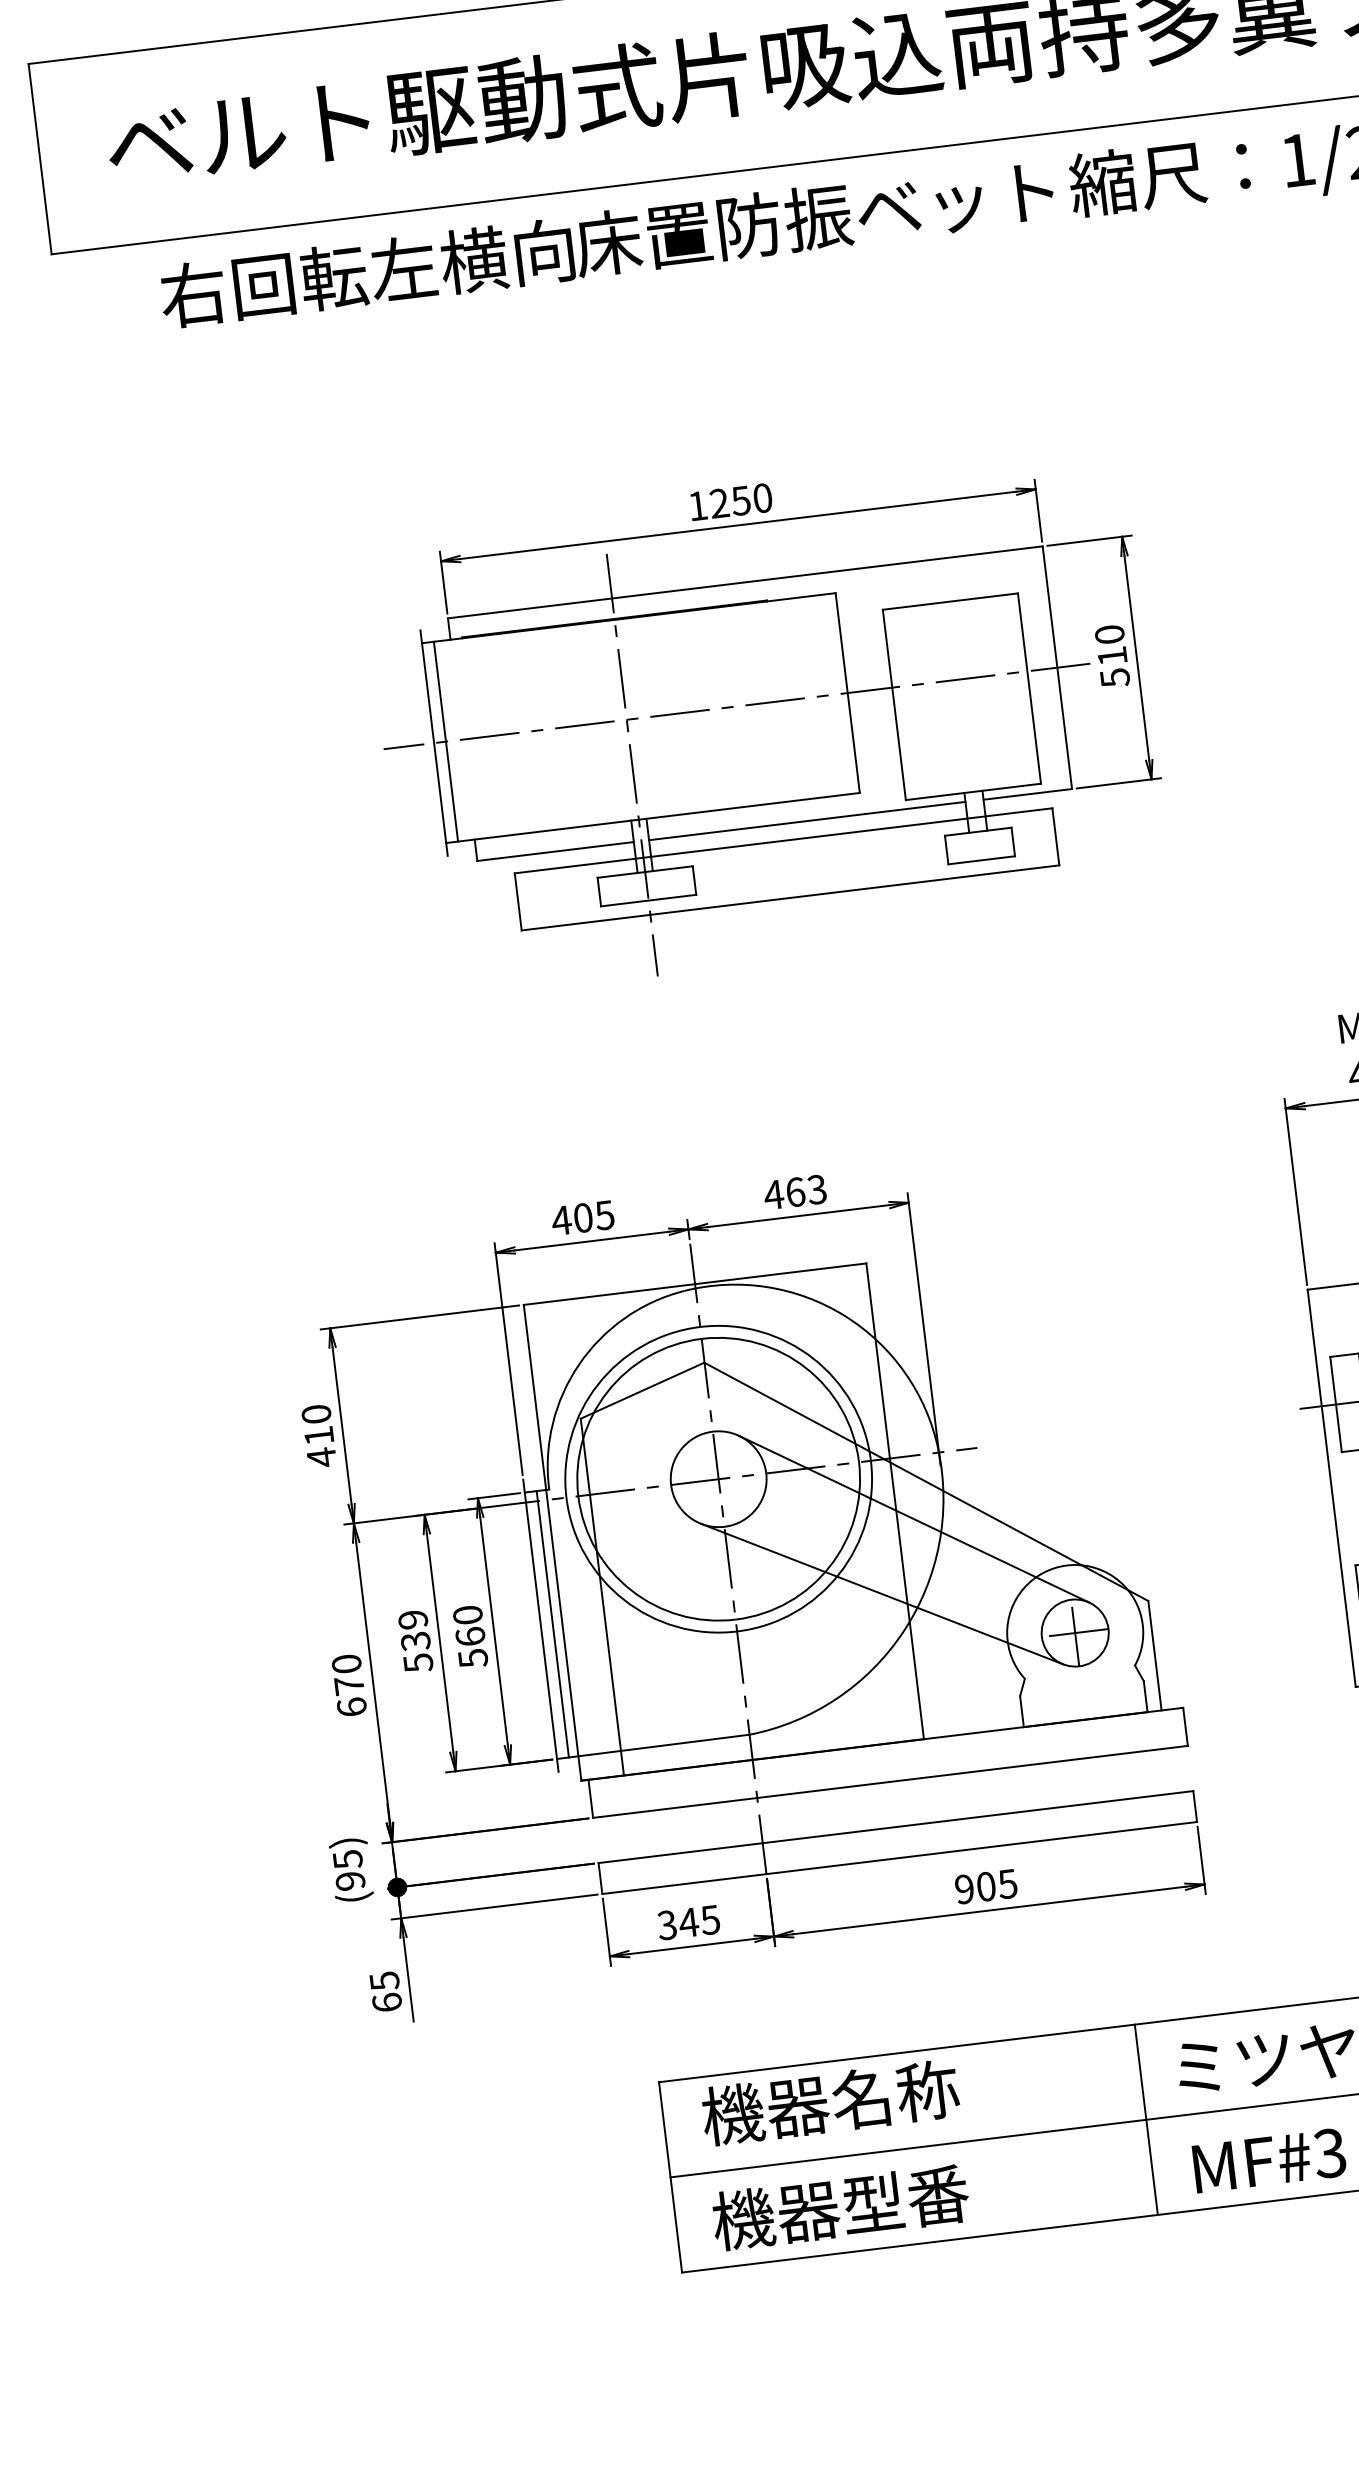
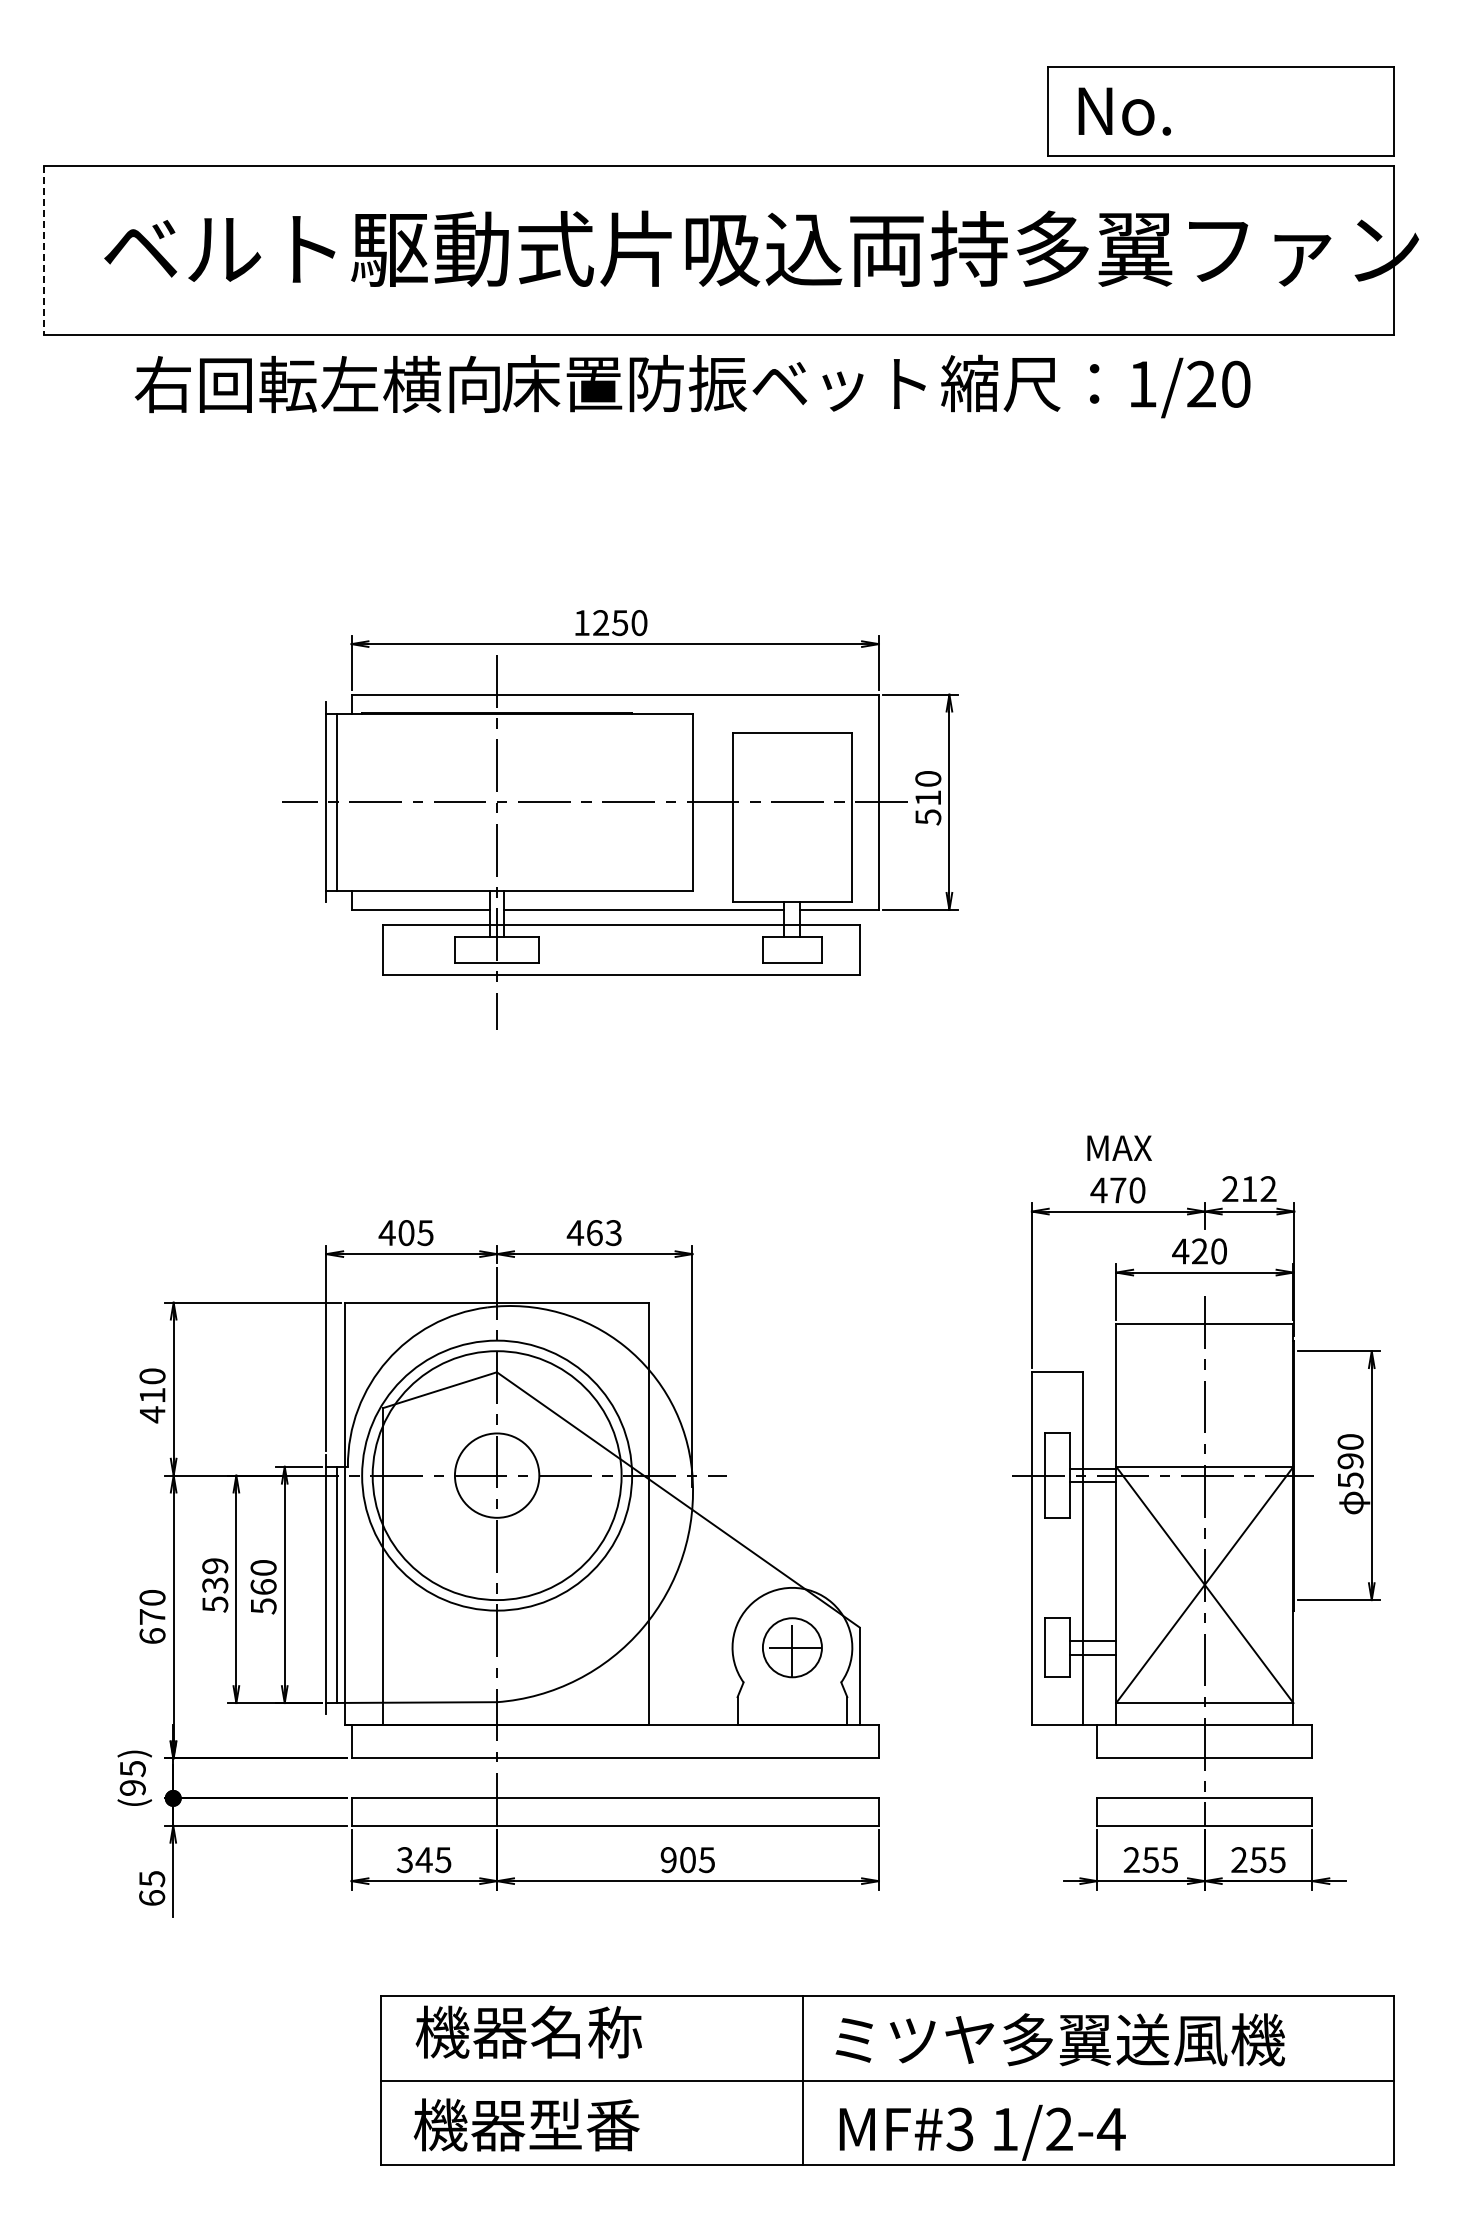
line: (39, 159) -> (43, 250), solid -> dashed
line: (913, 1519) -> (663, 1531), removed
line: (881, 1593) -> (627, 1592), removed

